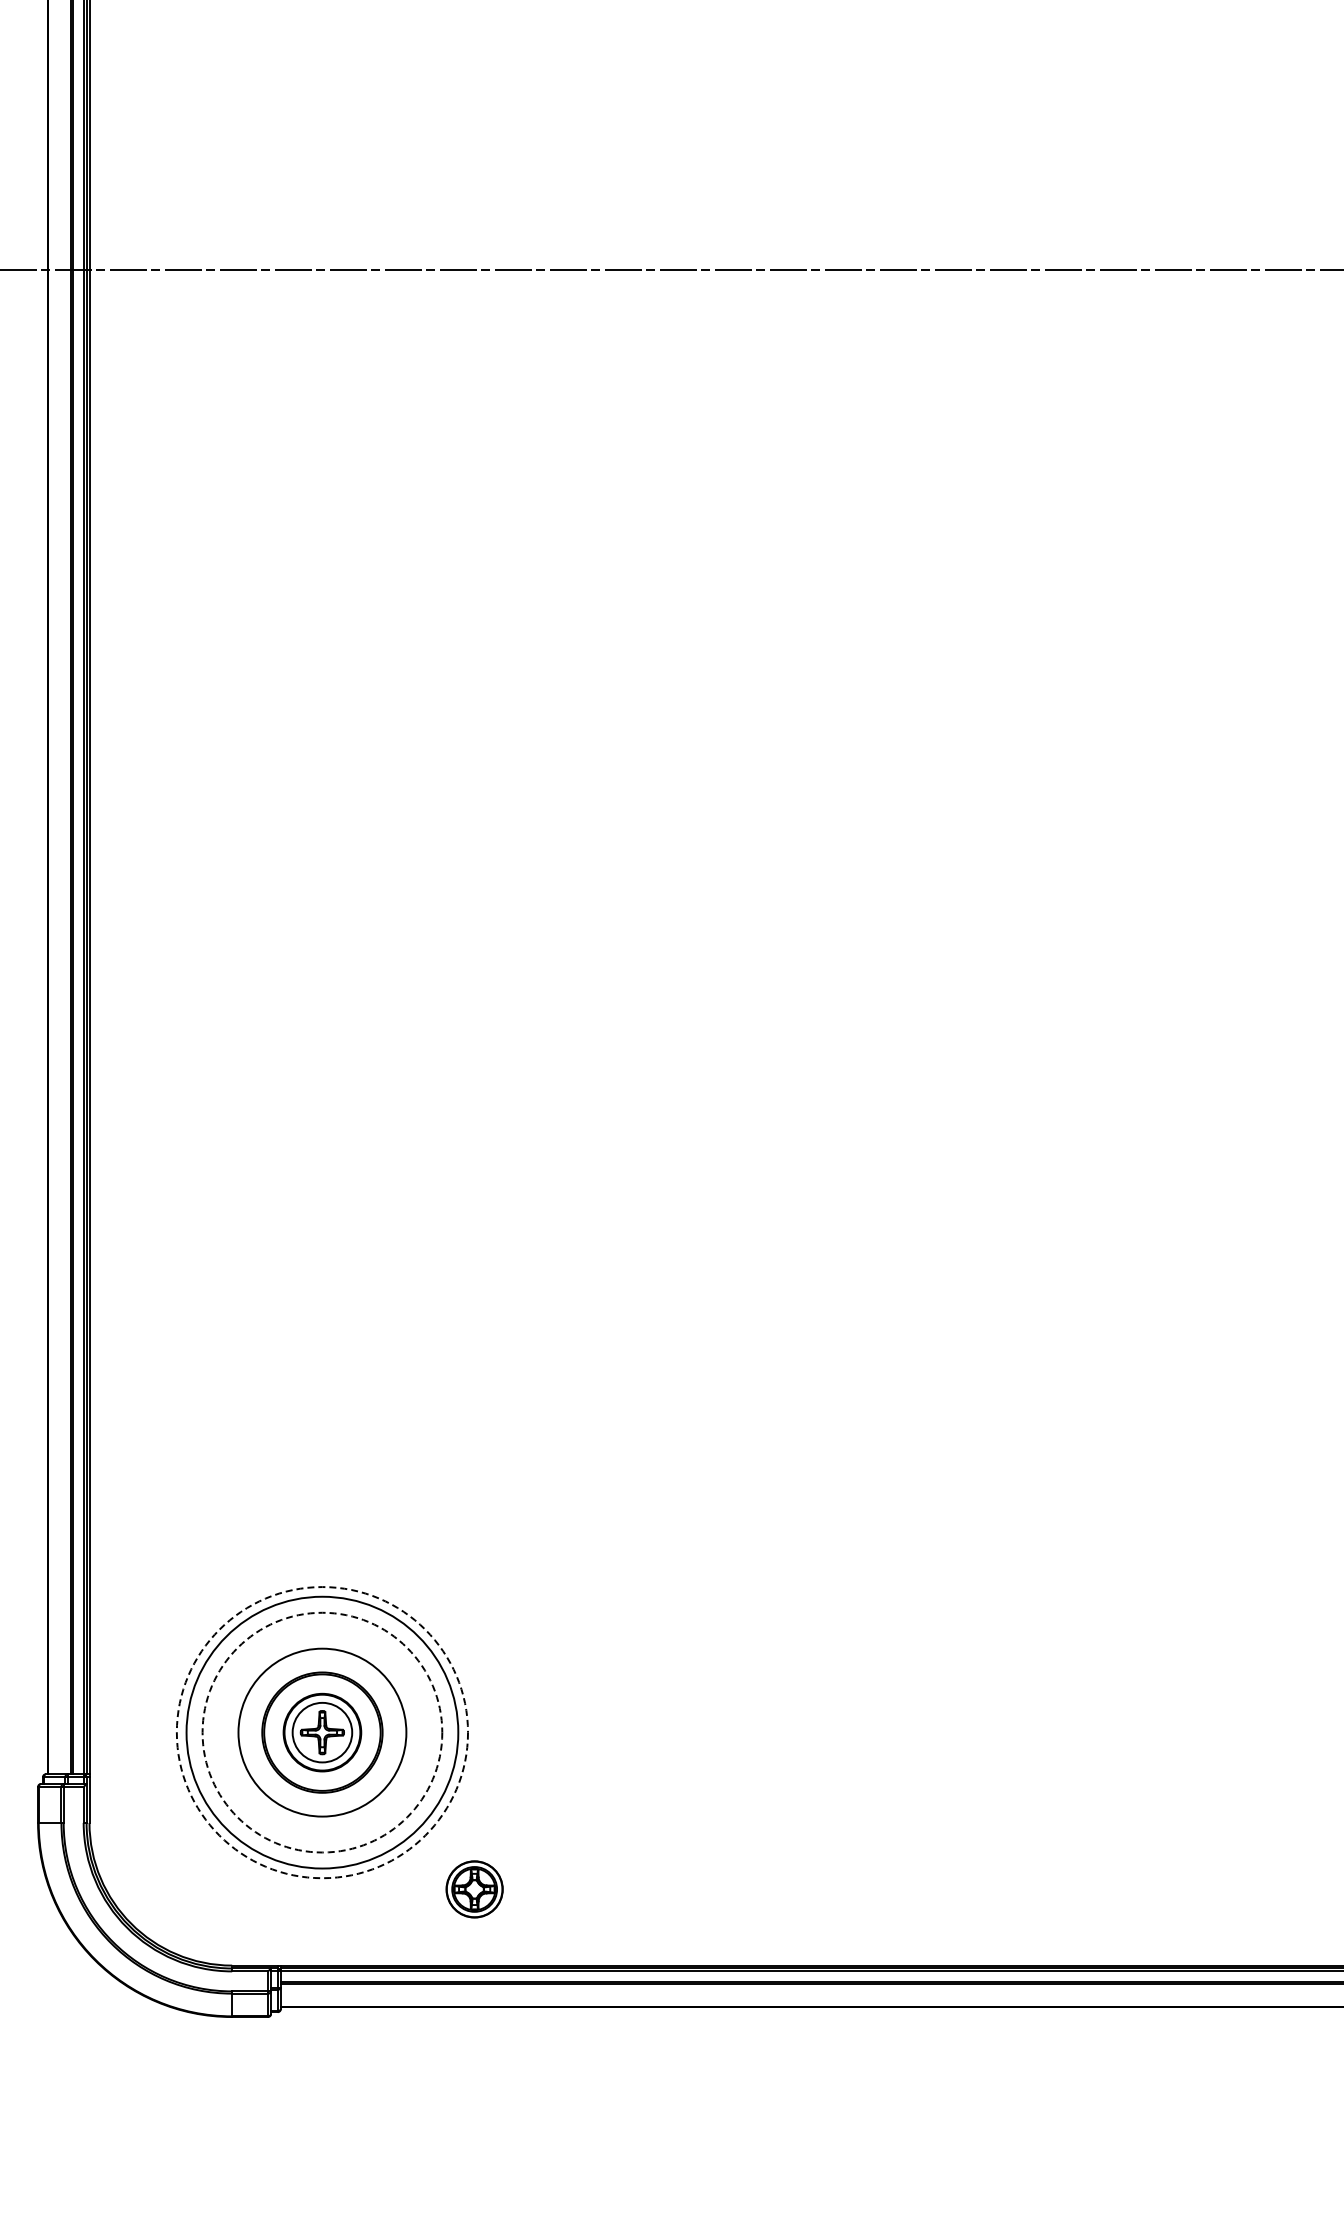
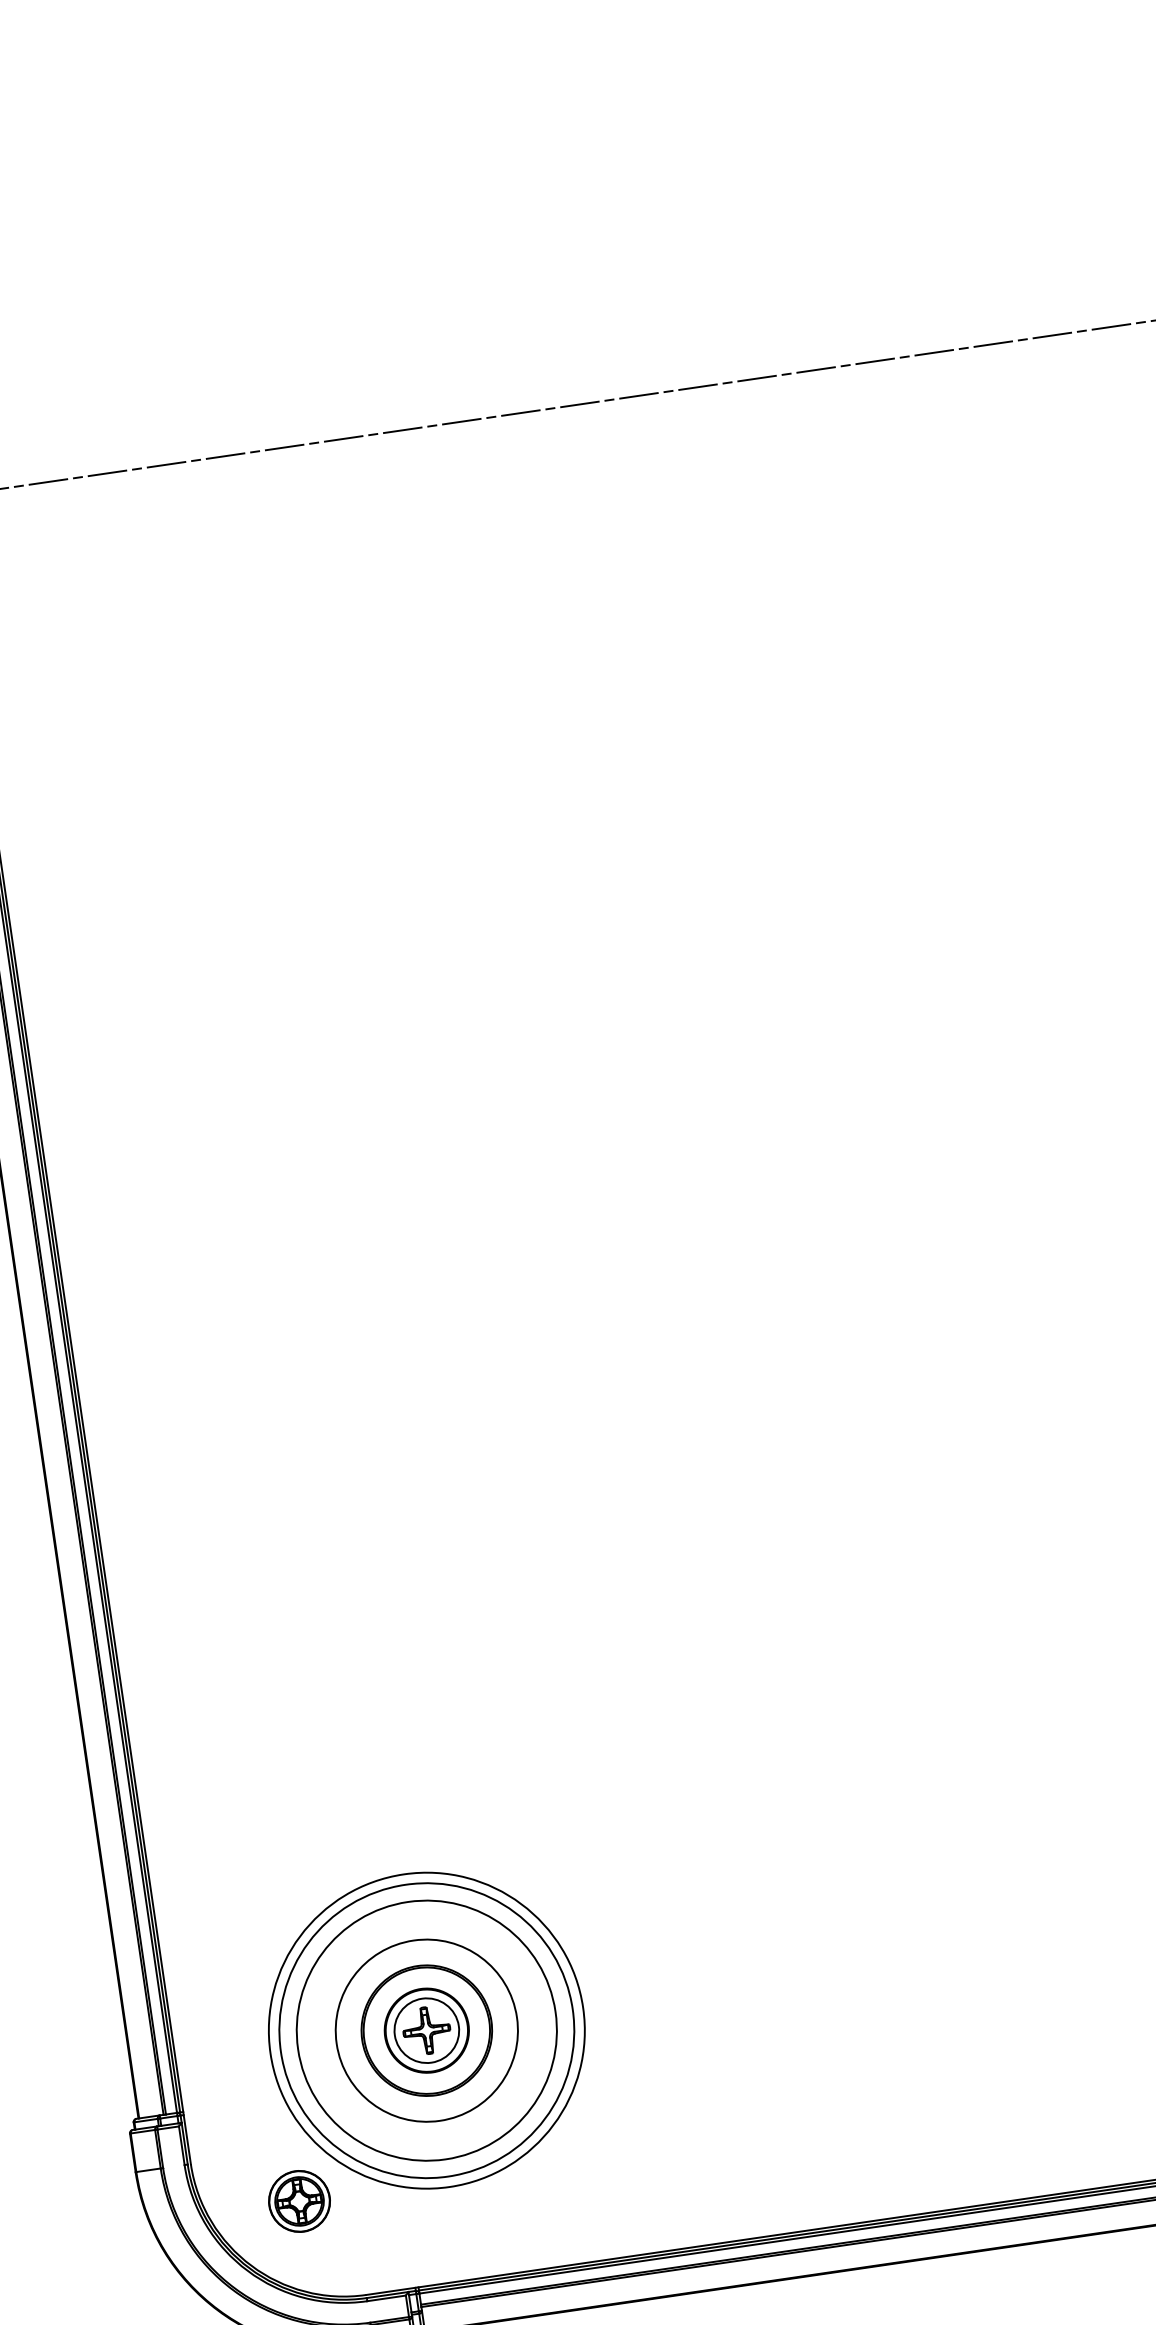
circle: (322, 1732) -> (426, 2030), dashed -> solid
circle: (322, 1732) -> (426, 2030), dashed -> solid
part: (474, 1889) -> (299, 2201), moved

